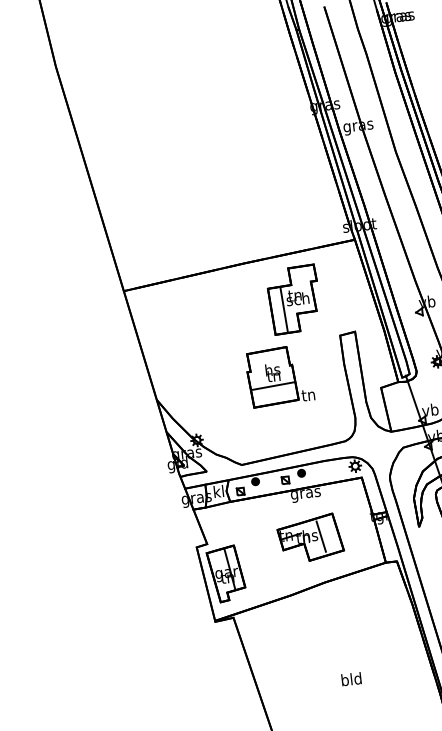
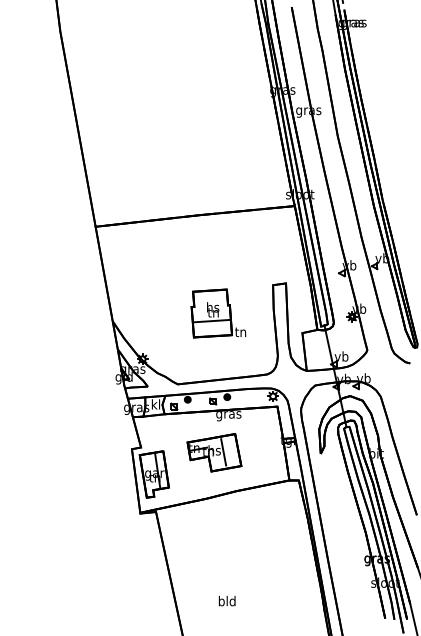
part: (293, 299) -> (237, 250), removed
part: (310, 538) -> (214, 452), moved
text: (350, 678) -> (226, 600), moved

